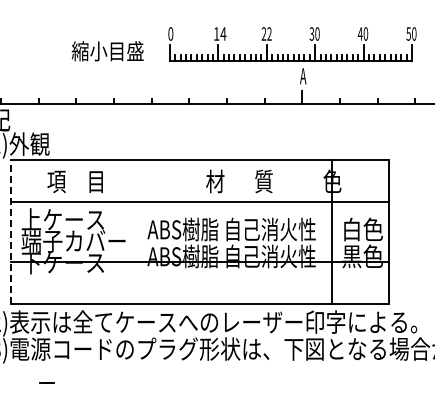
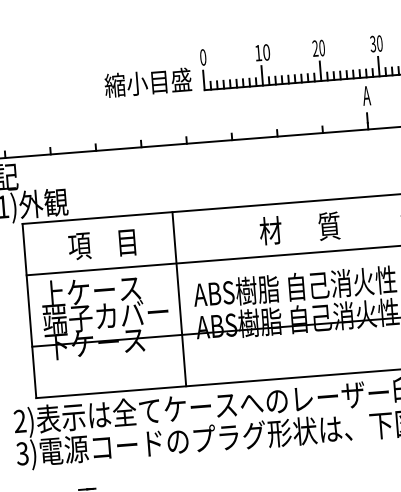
text: (223, 33) -> (266, 51), 14 -> 10
text: (269, 33) -> (321, 47), 22 -> 20
text: (107, 51) -> (147, 83), moved
line: (10, 231) -> (28, 310), dashed -> solid
line: (135, 231) -> (179, 298), added

